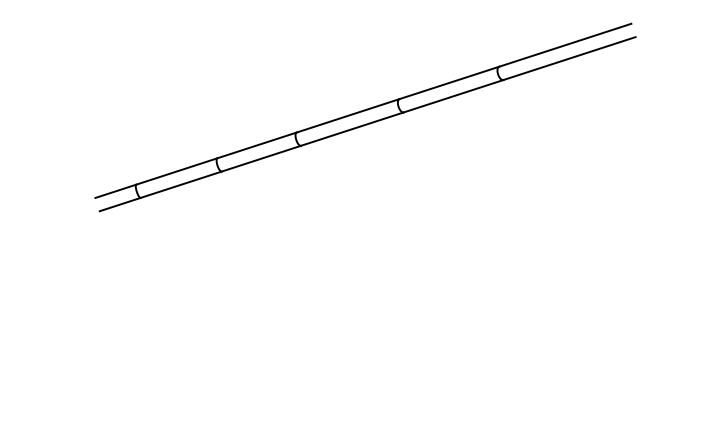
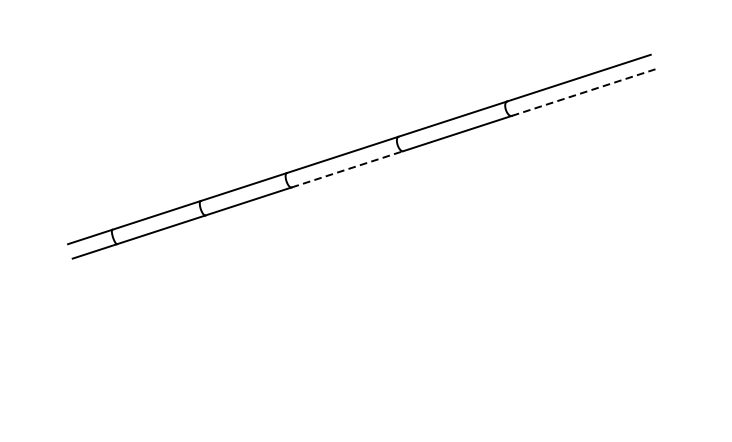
line: (570, 58) -> (584, 92), solid -> dashed
line: (352, 129) -> (347, 169), solid -> dashed

